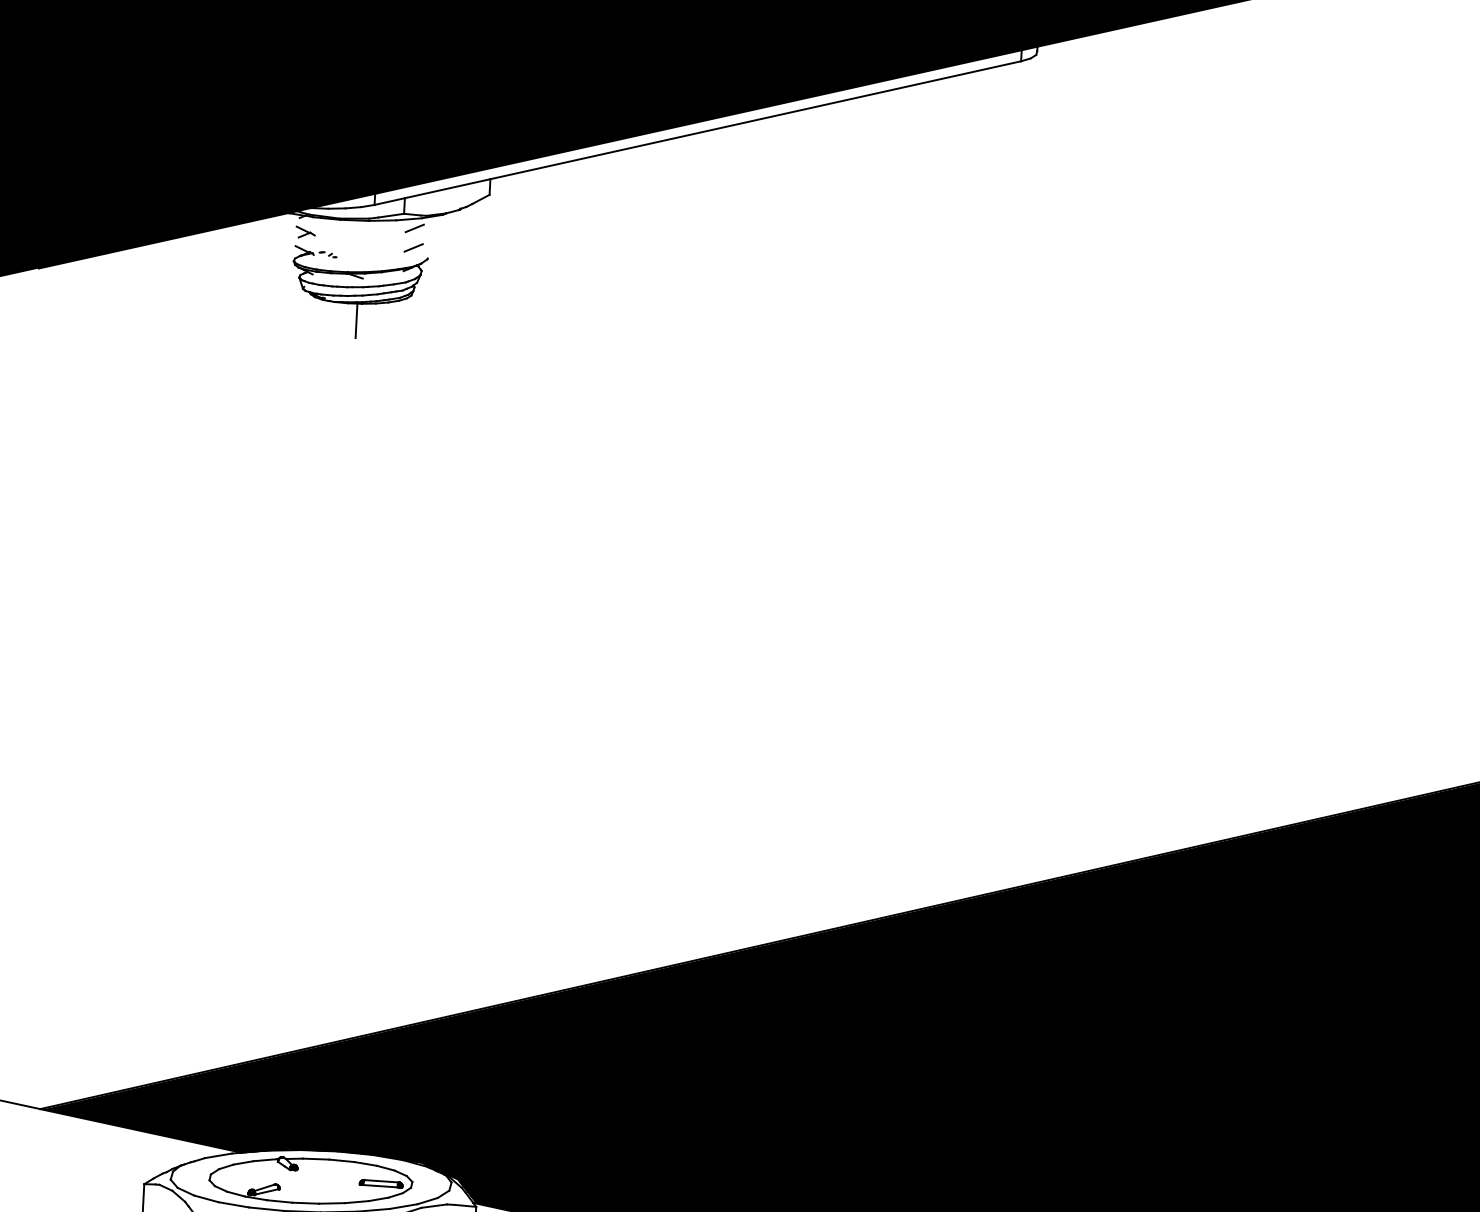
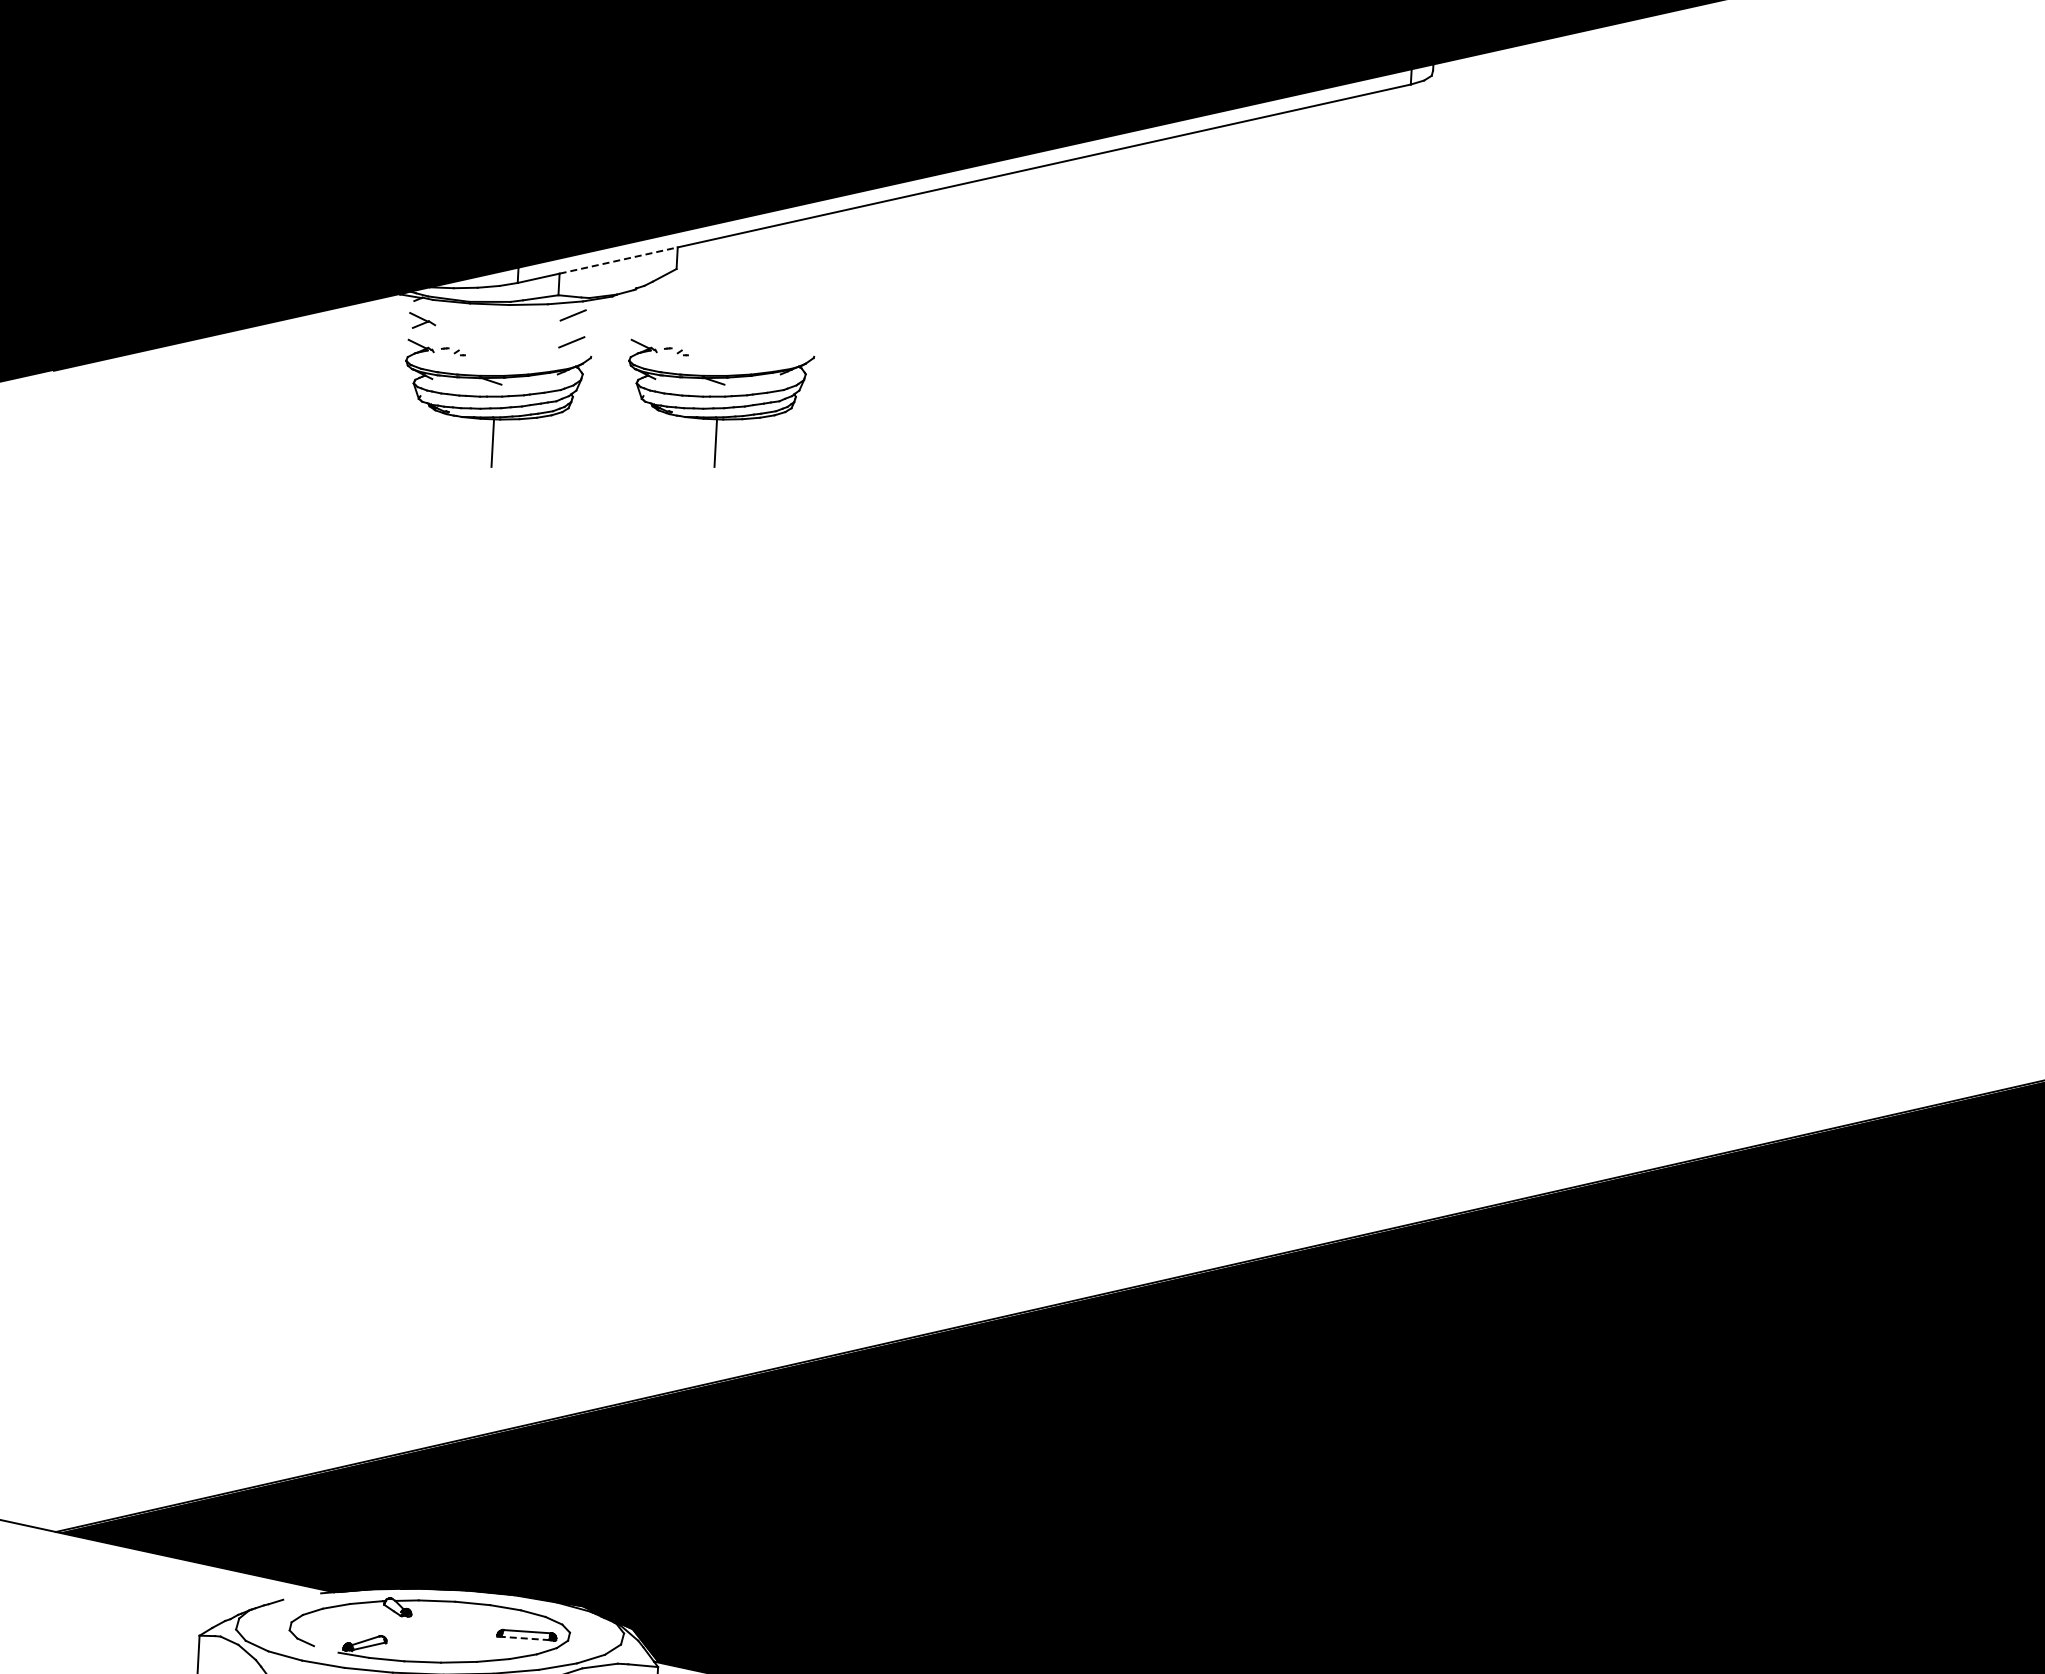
line: (447, 188) -> (618, 260), solid -> dashed
part: (522, 291) -> (721, 402), added
line: (218, 1155) -> (302, 1596), removed
line: (380, 1186) -> (525, 1638), solid -> dashed
line: (236, 1194) -> (326, 1649), removed

